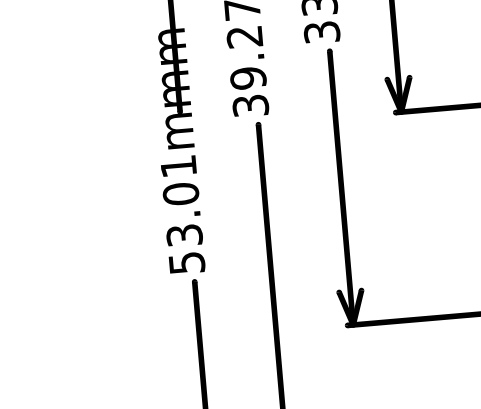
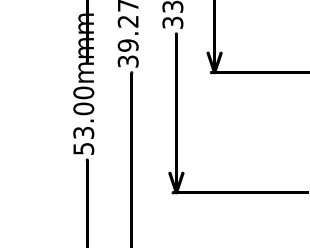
text: (178, 165) -> (83, 92), 53.01mmm -> 53.00mmm

